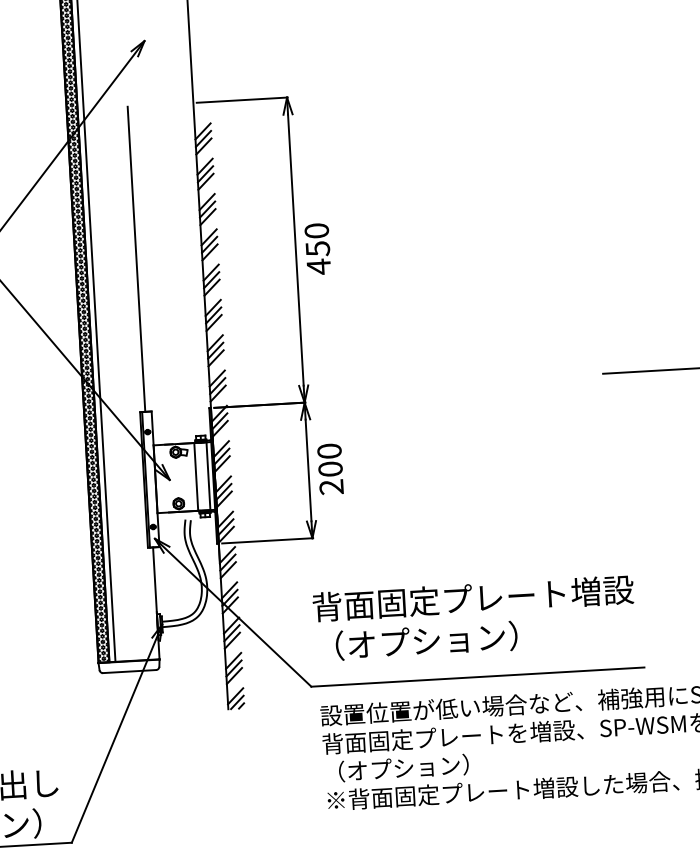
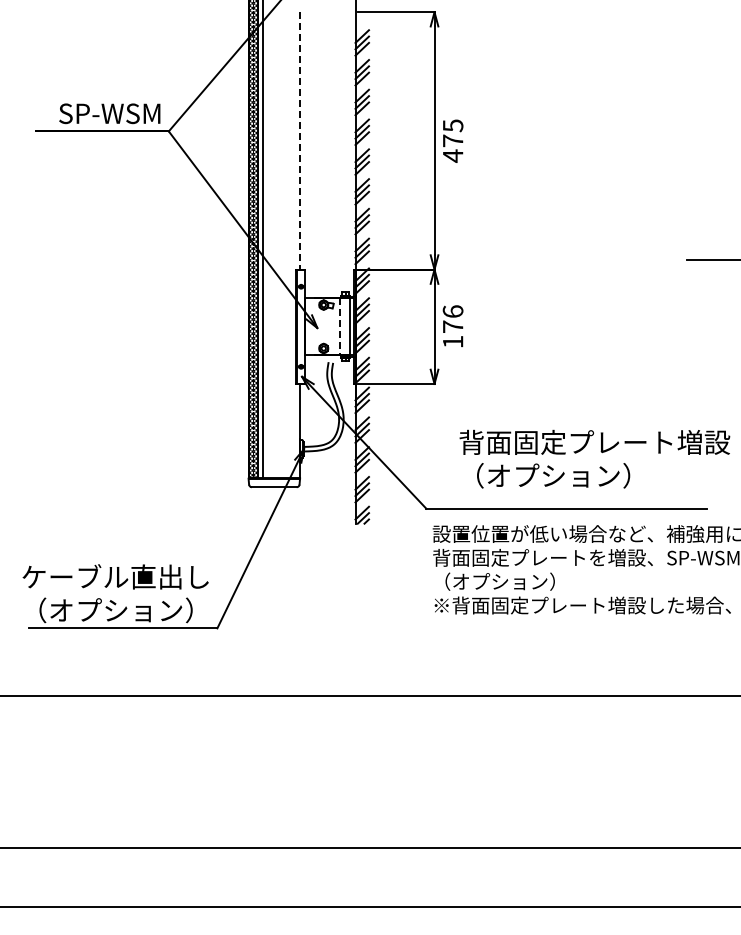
text: (316, 240) -> (452, 133), 450 -> 475
line: (136, 258) -> (300, 140), solid -> dashed
text: (329, 468) -> (452, 326), 200 -> 176
line: (195, 476) -> (339, 326), solid -> dashed
text: (473, 617) -> (594, 458), moved

